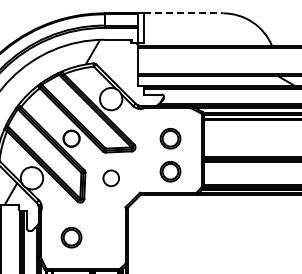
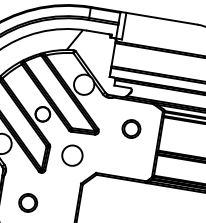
line: (183, 13) -> (161, 18), dashed -> solid
part: (170, 171) -> (126, 158), removed
circle: (111, 178) -> (72, 155), size x1.43

